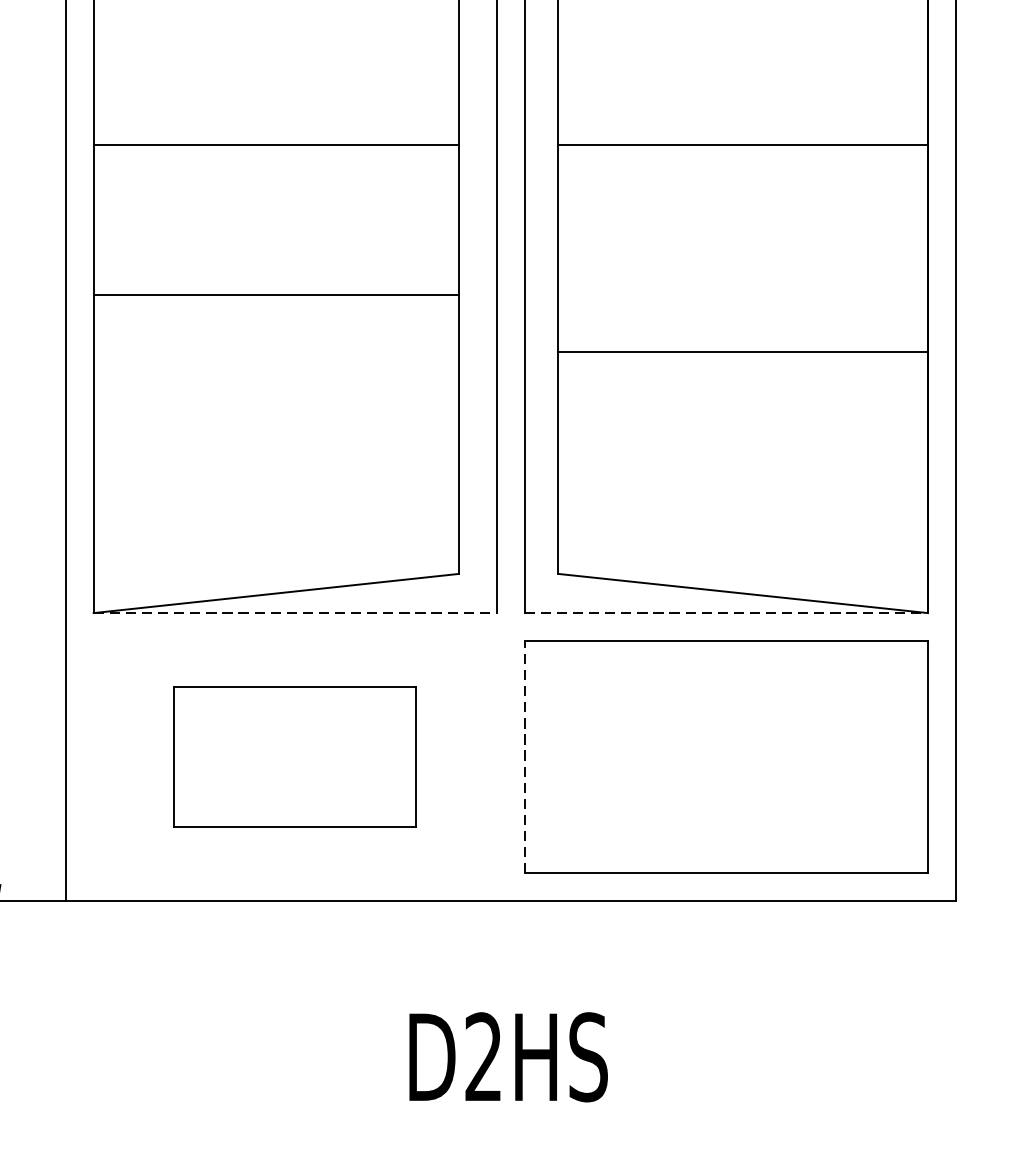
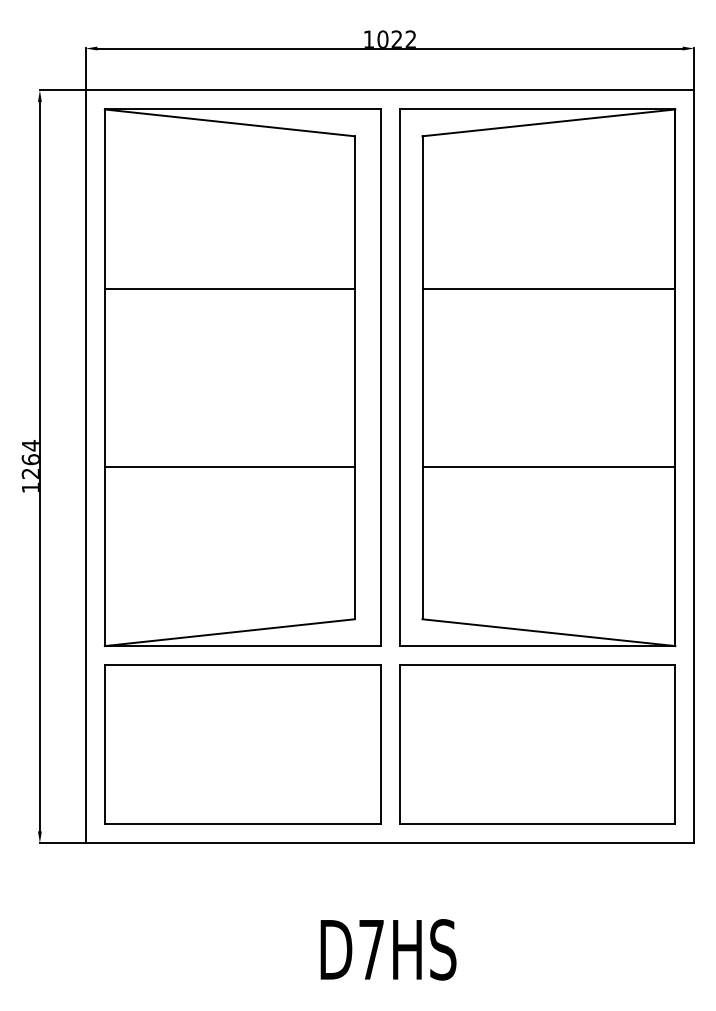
line: (275, 144) -> (229, 288), moved
line: (742, 144) -> (548, 288), moved
line: (275, 294) -> (229, 467), moved
line: (294, 613) -> (242, 646), dashed -> solid
line: (726, 613) -> (537, 646), dashed -> solid
part: (294, 757) -> (242, 744), size x1.67
line: (524, 757) -> (399, 744), dashed -> solid
text: (483, 1056) -> (371, 949), D2HS -> D7HS

